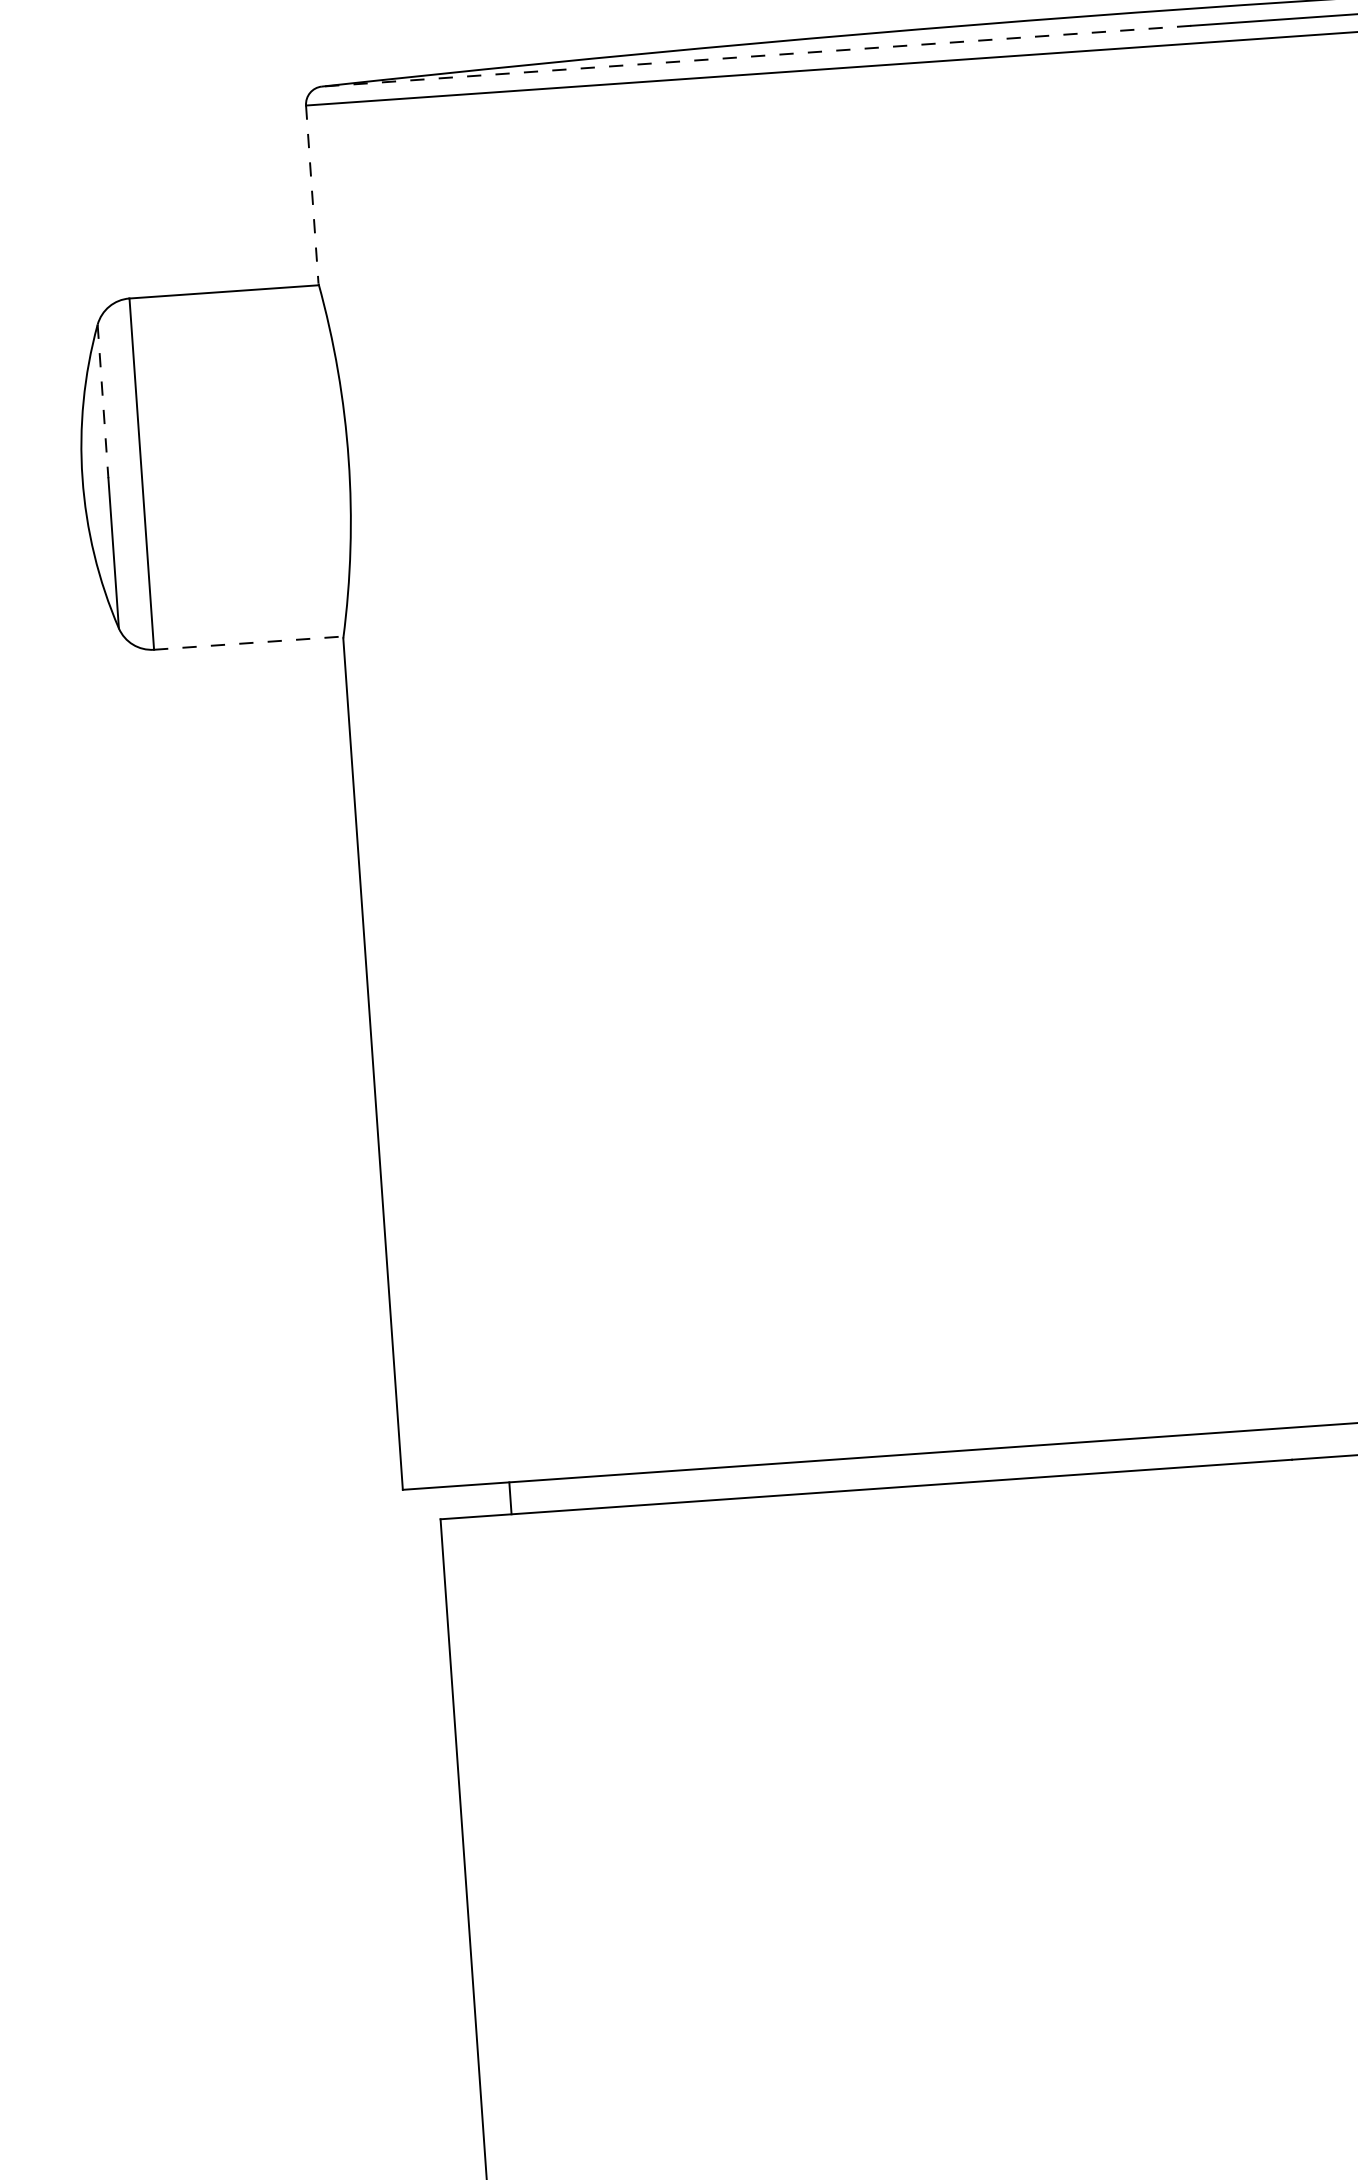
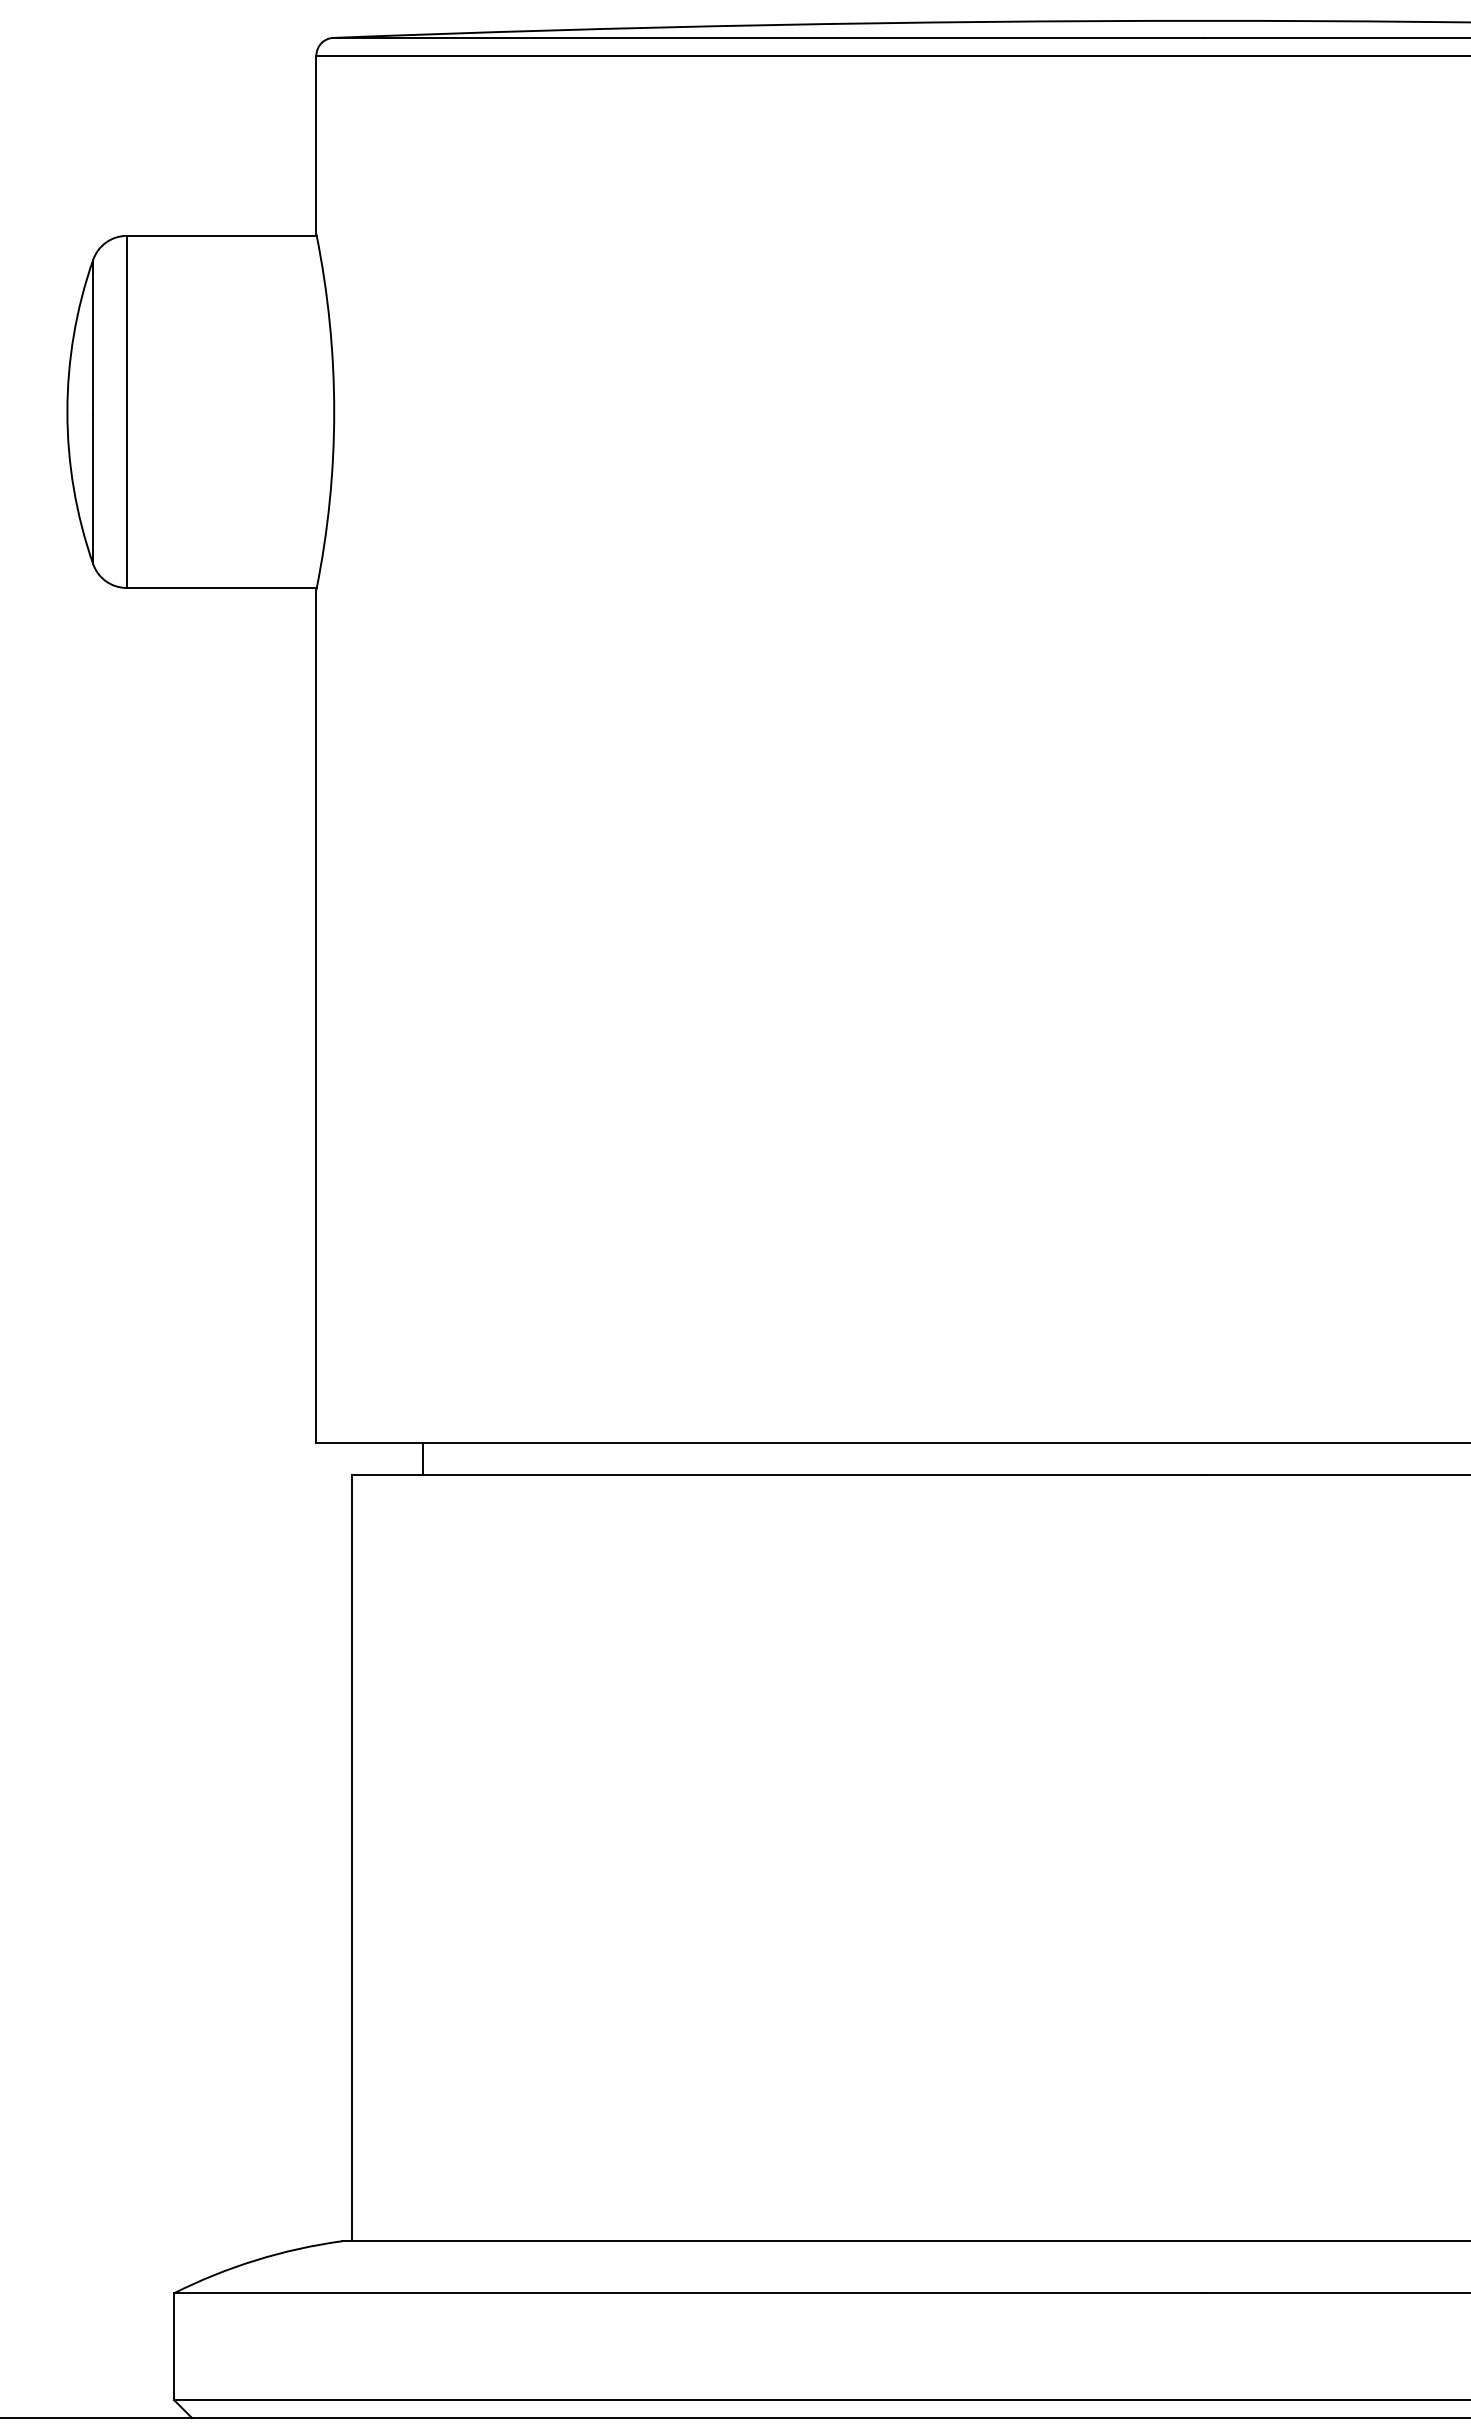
line: (756, 55) -> (769, 37), dashed -> solid
line: (312, 195) -> (316, 145), dashed -> solid
line: (103, 401) -> (93, 336), dashed -> solid
line: (248, 643) -> (221, 588), dashed -> solid

